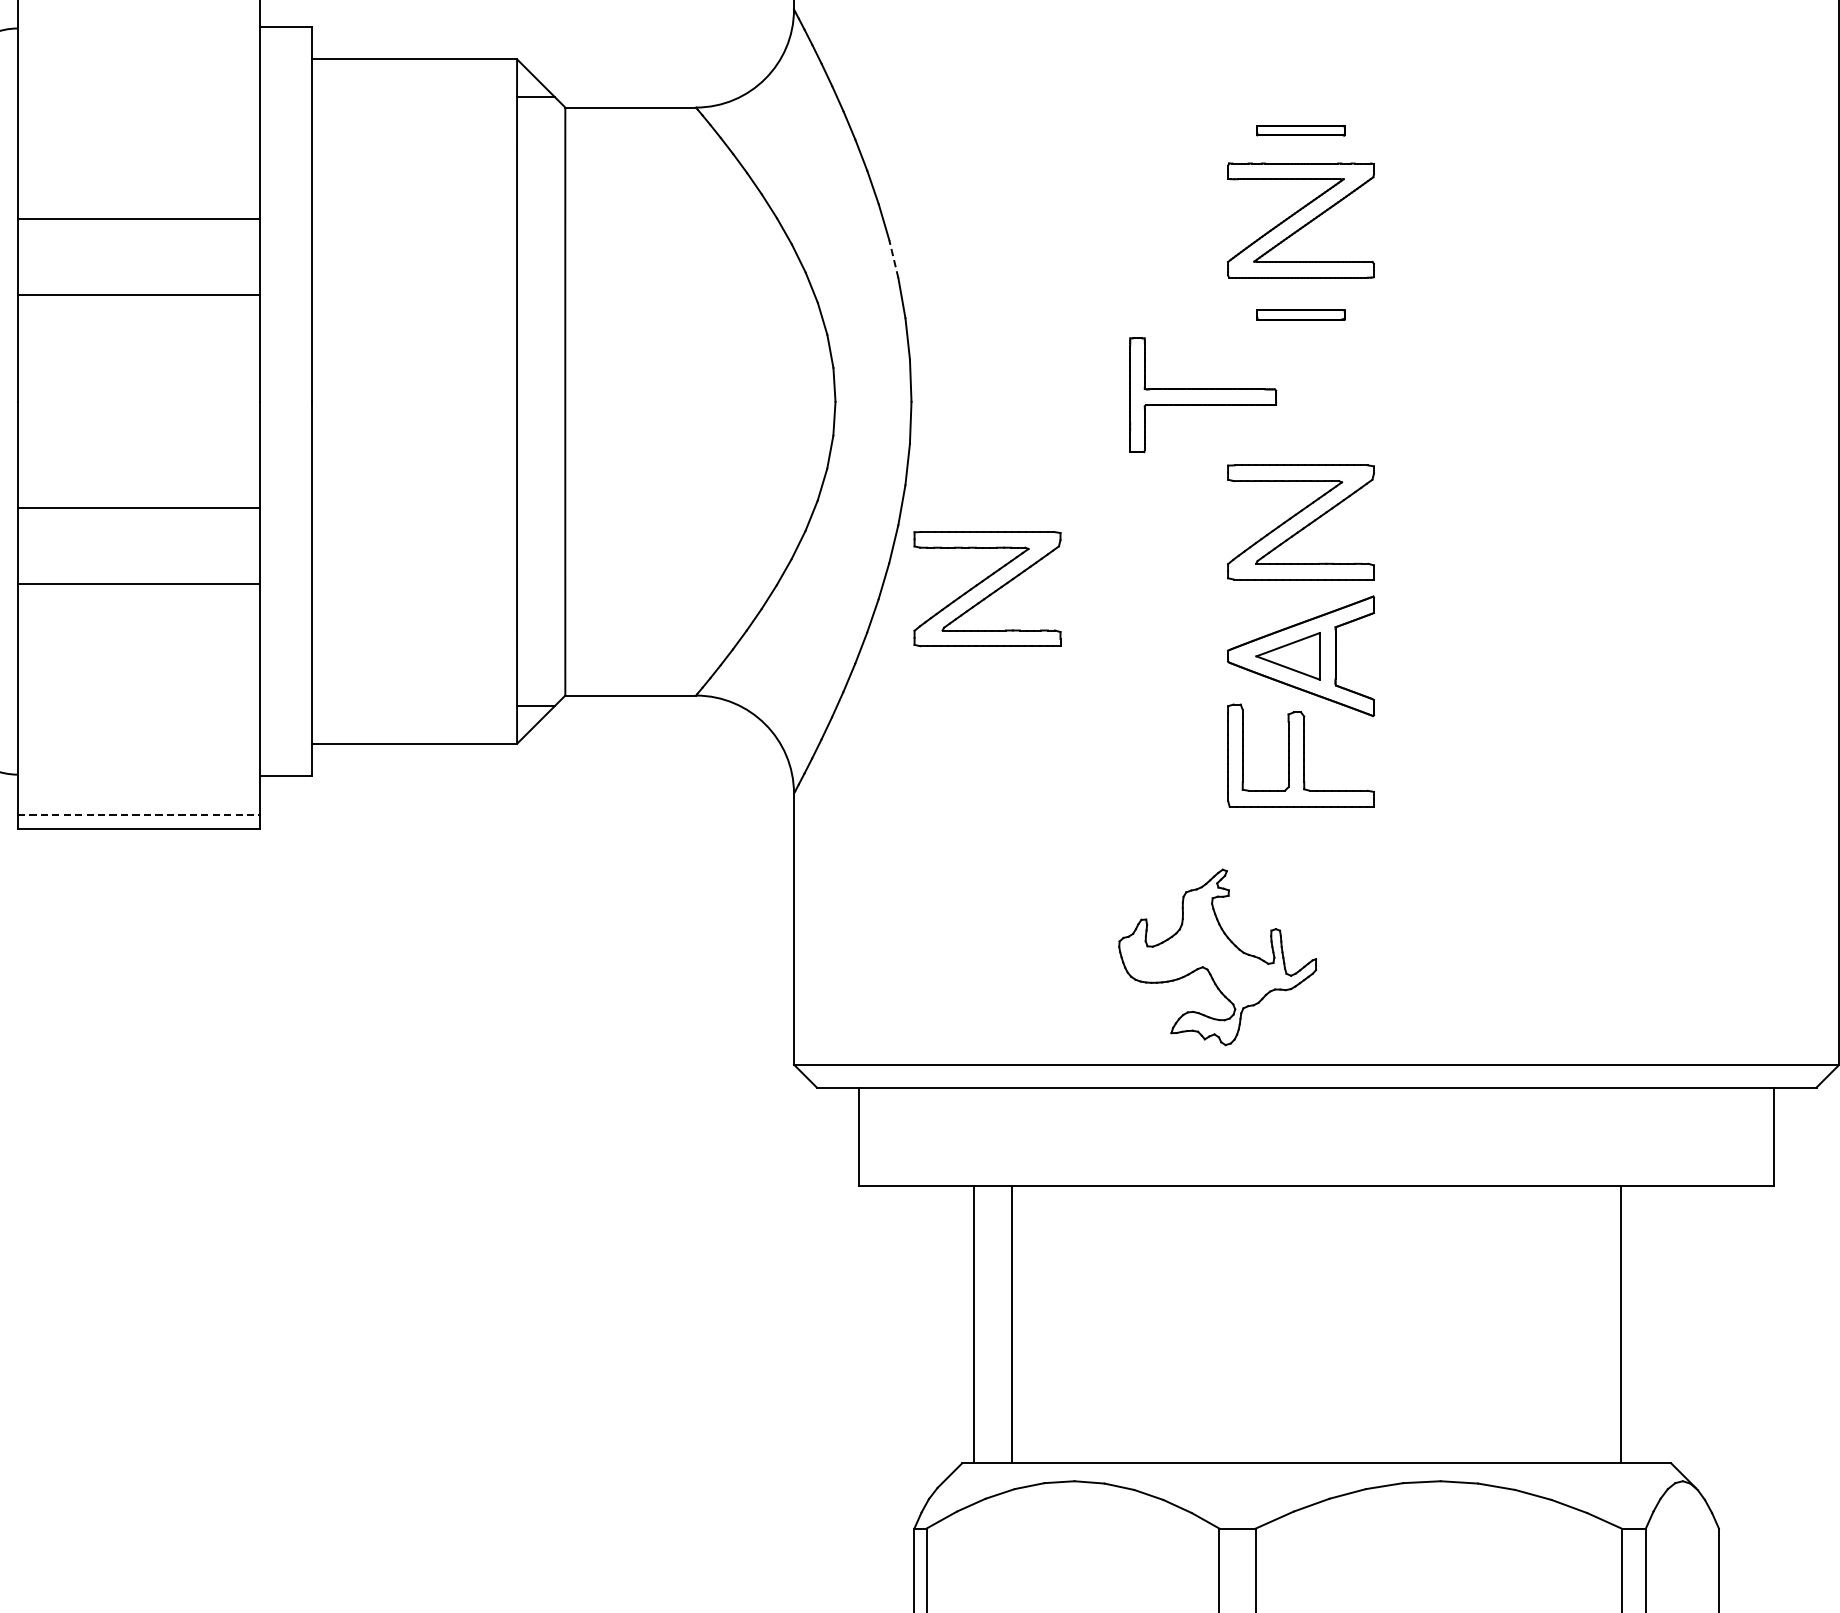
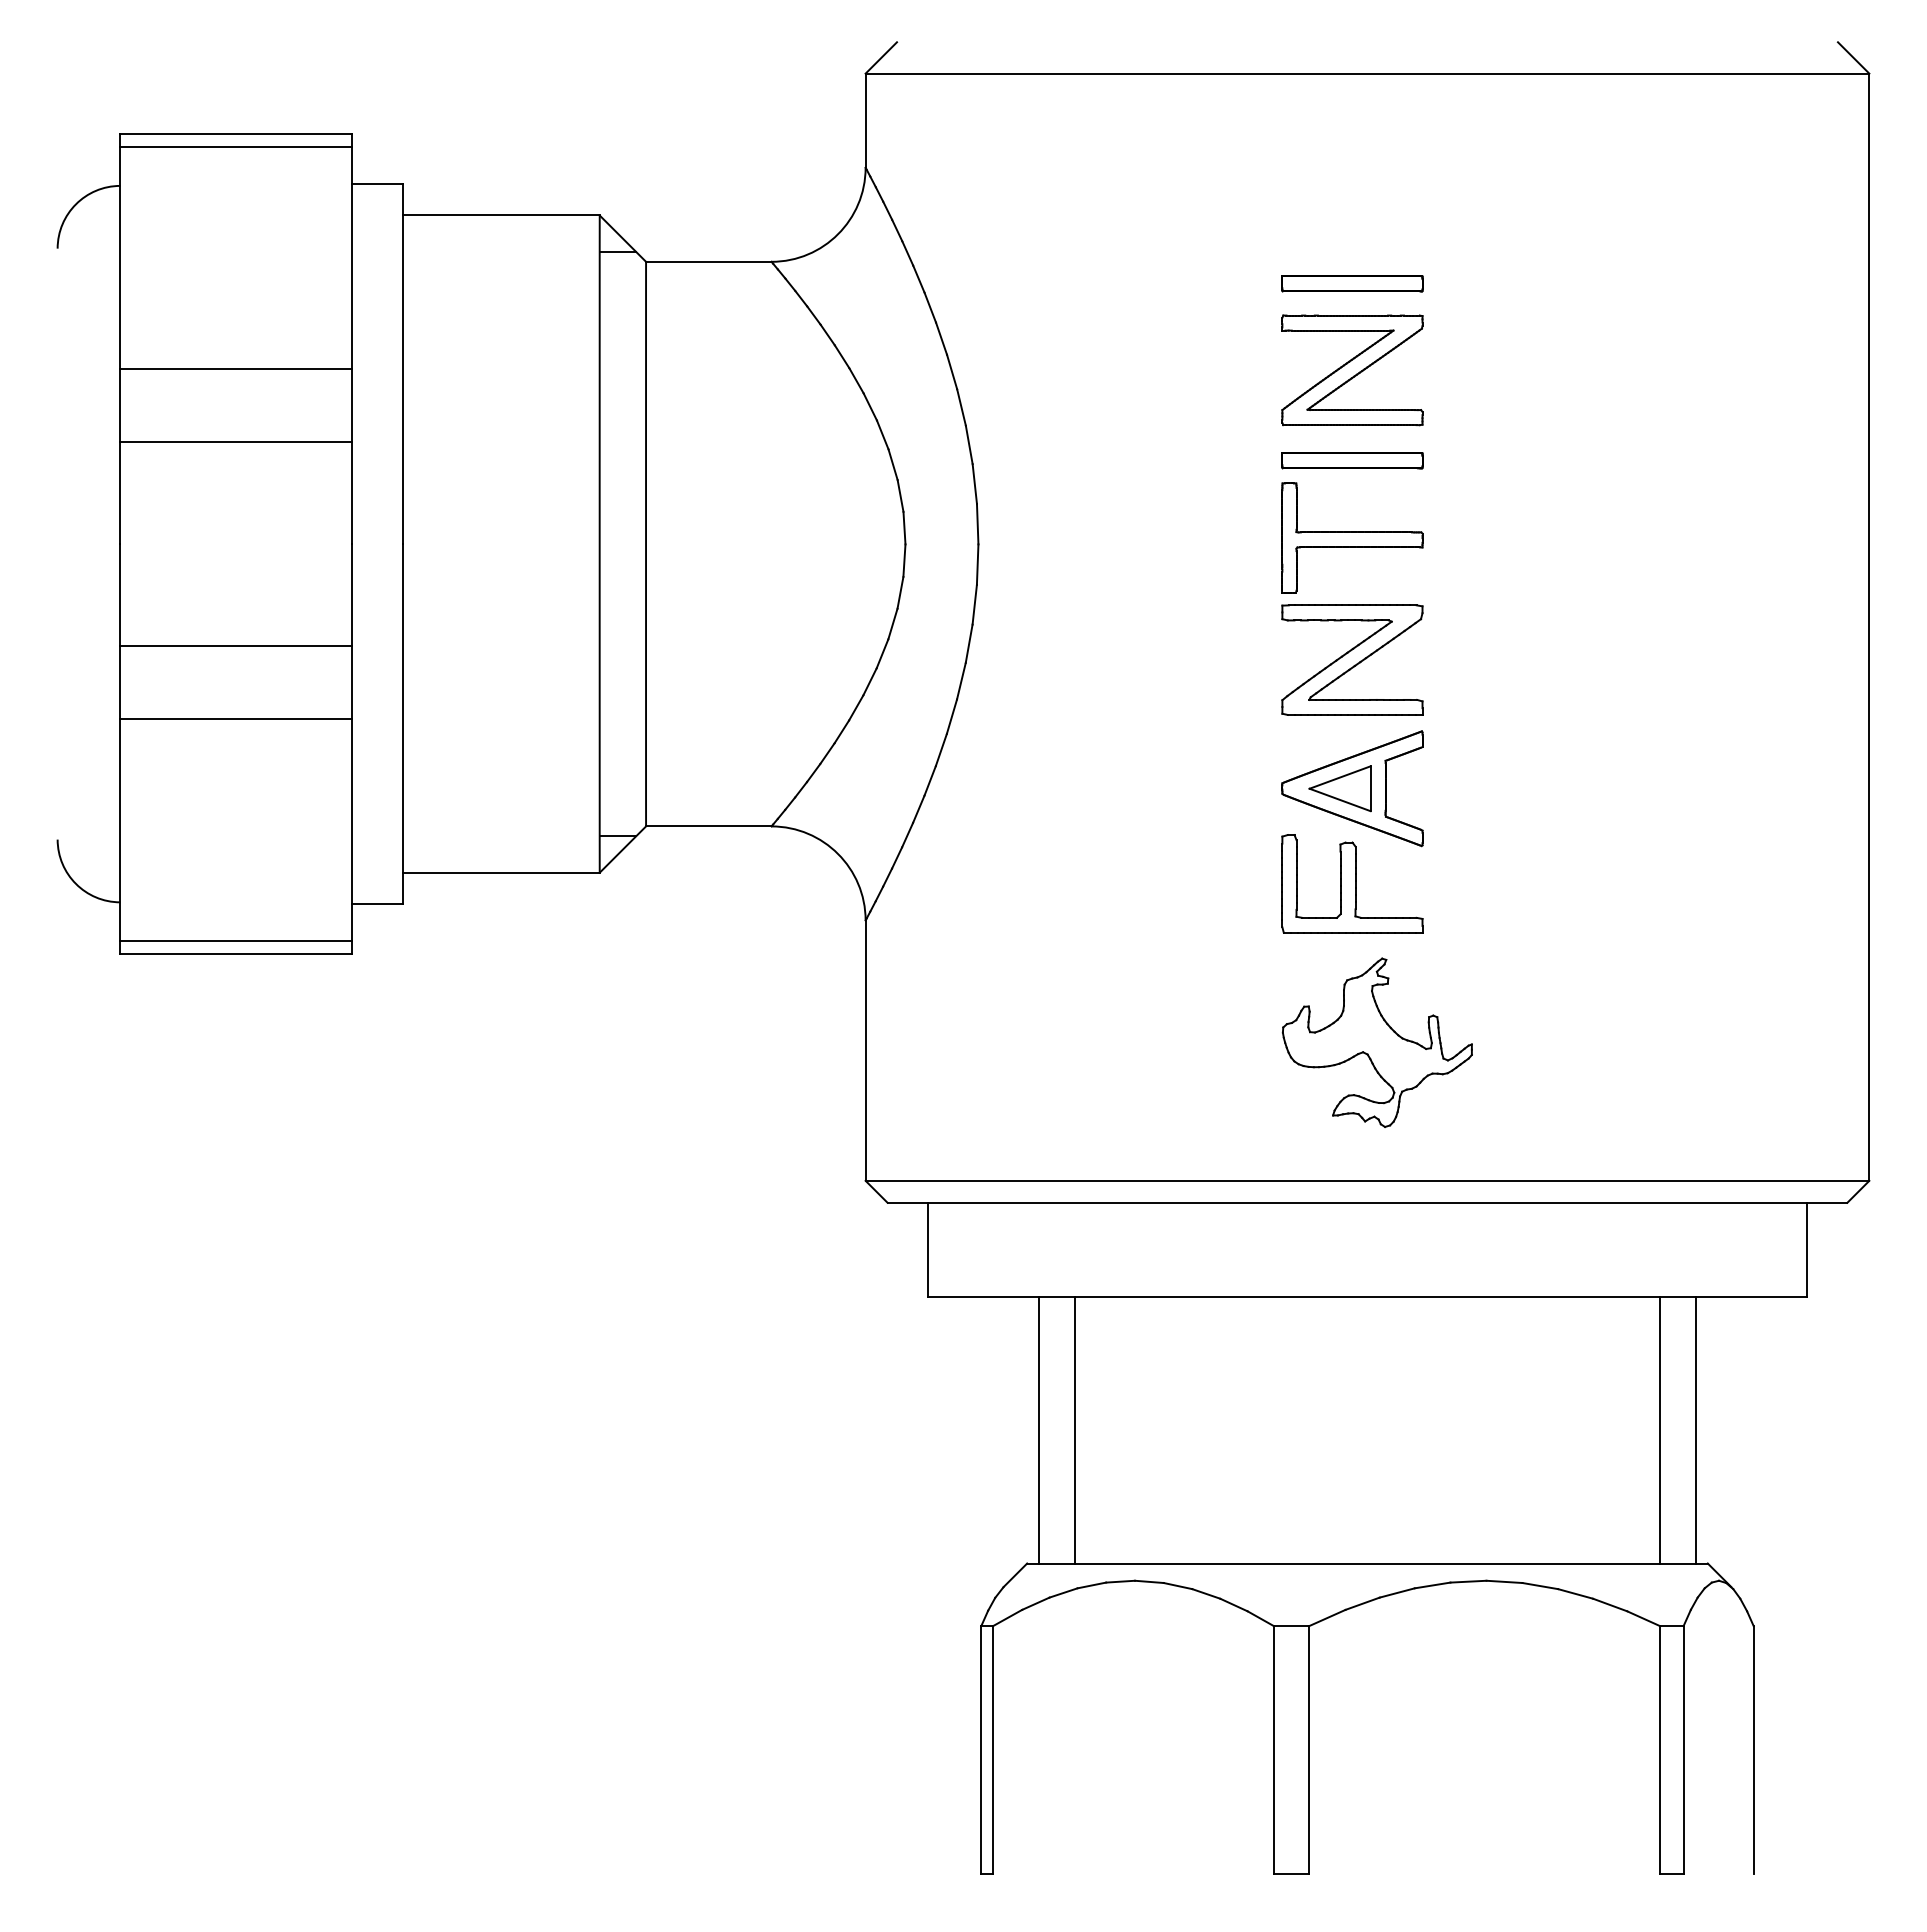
part: (1301, 130) -> (1352, 283), size x1.67
line: (893, 259) -> (961, 407), dashed -> solid
part: (1301, 314) -> (1352, 460), size x1.67
part: (1203, 394) -> (1352, 537), moved
part: (987, 588) -> (1051, 723), removed
line: (138, 814) -> (236, 940), dashed -> solid
part: (1216, 957) -> (1376, 1042), moved
line: (1659, 1323) -> (1696, 1429), added

